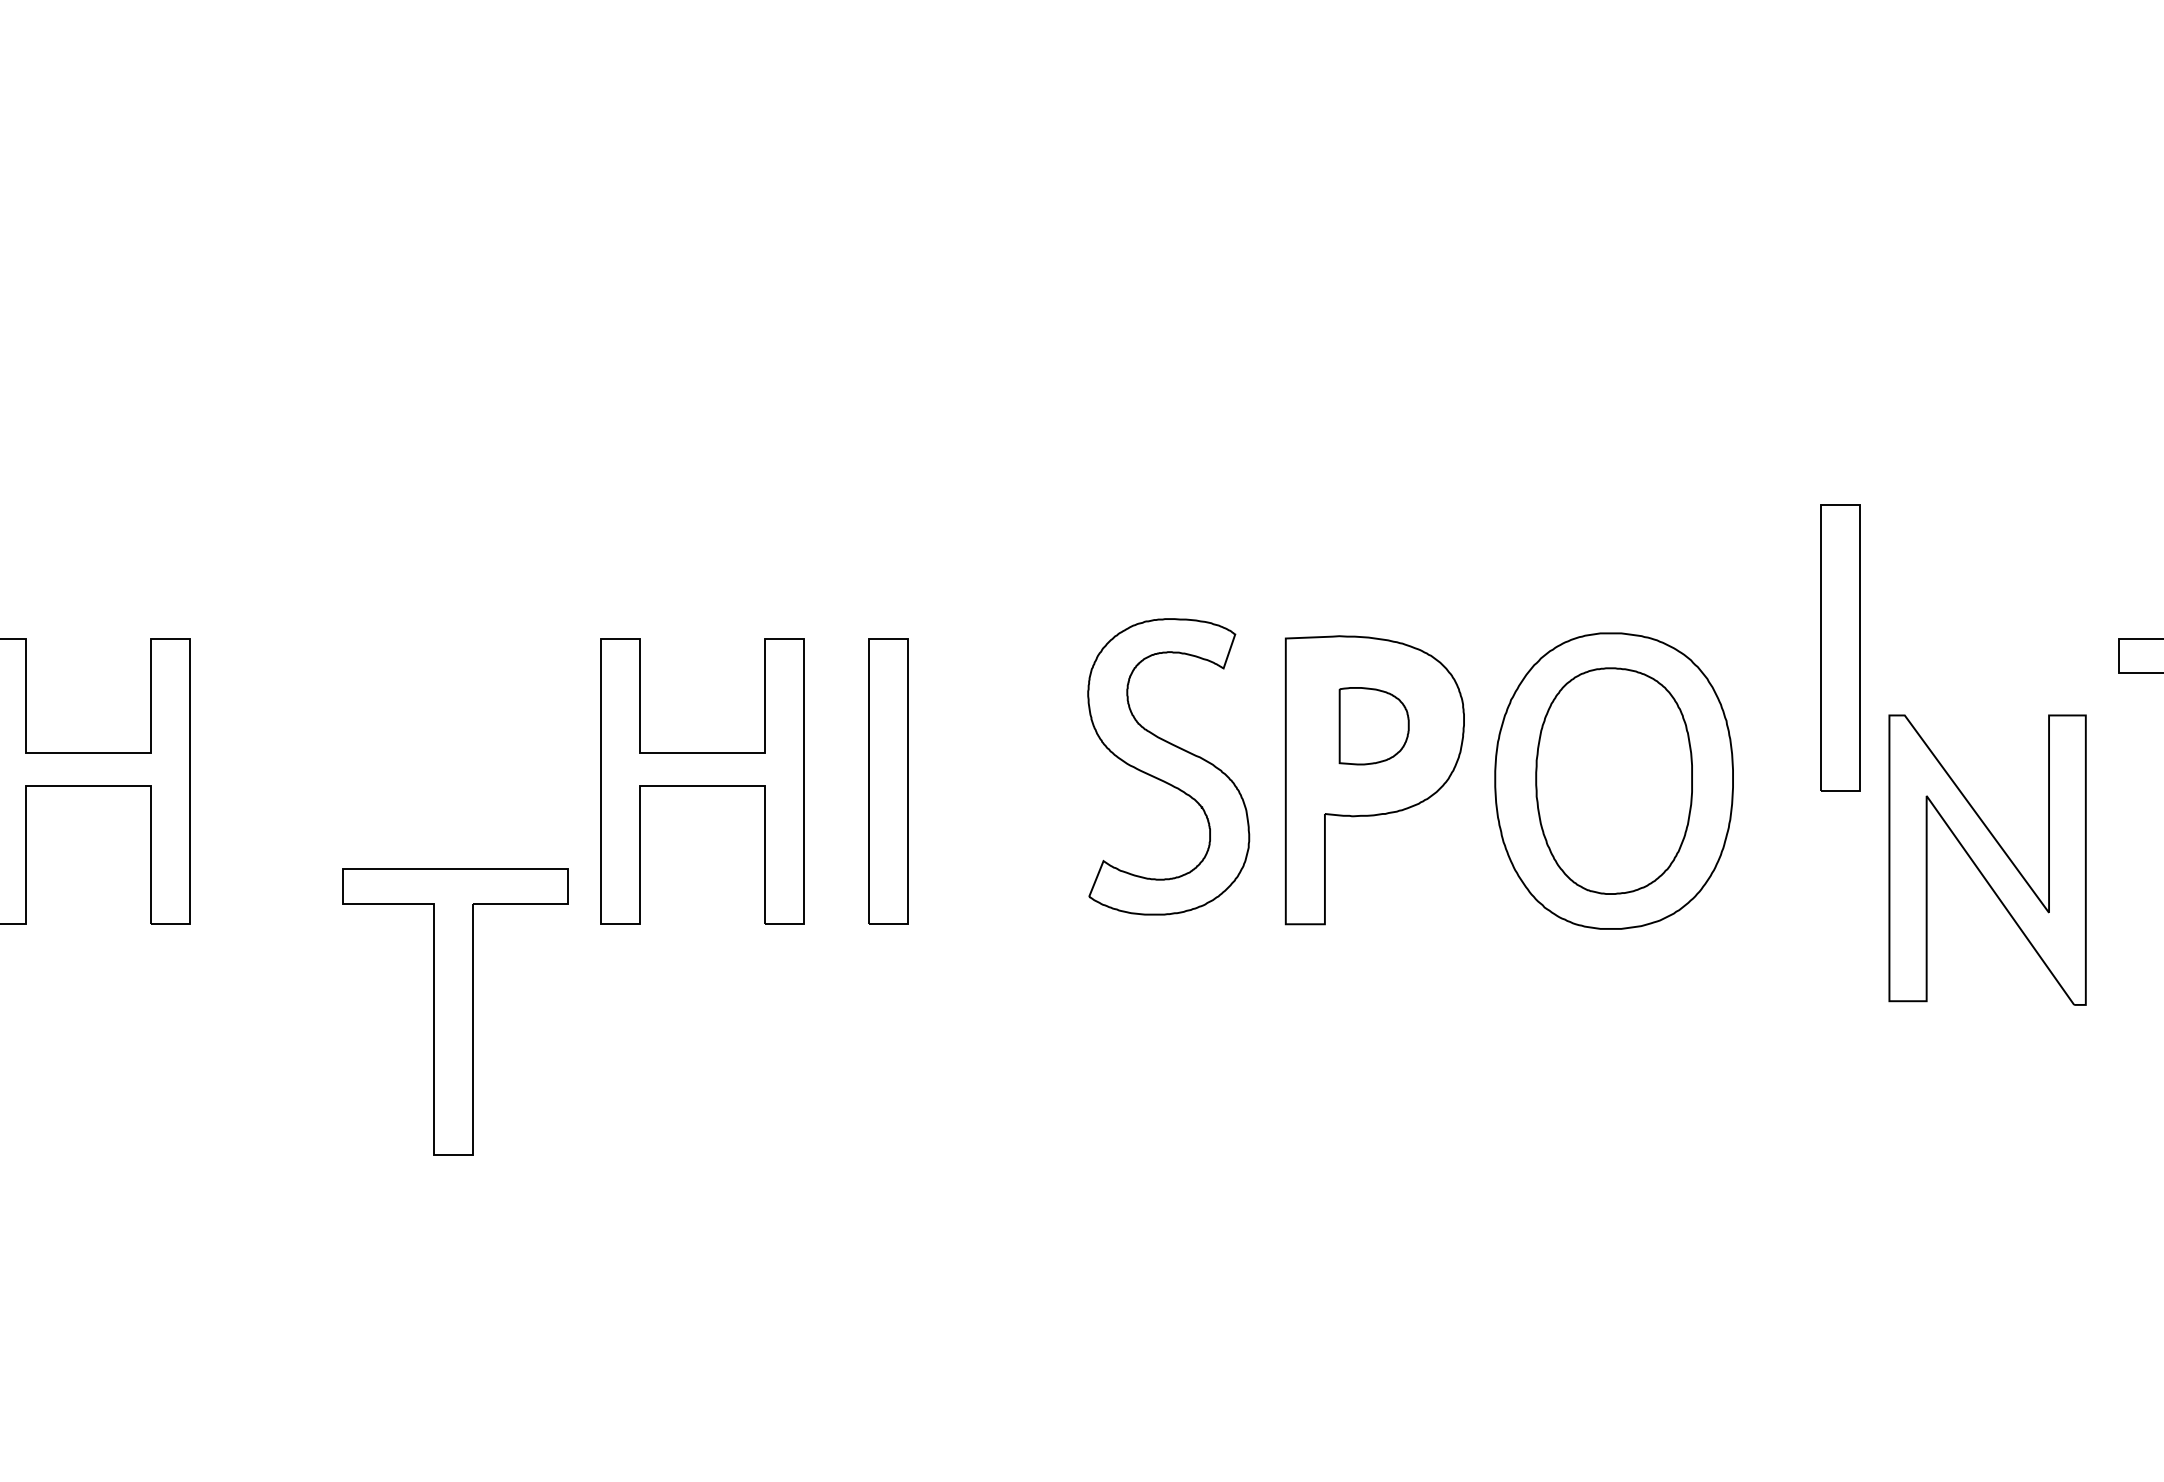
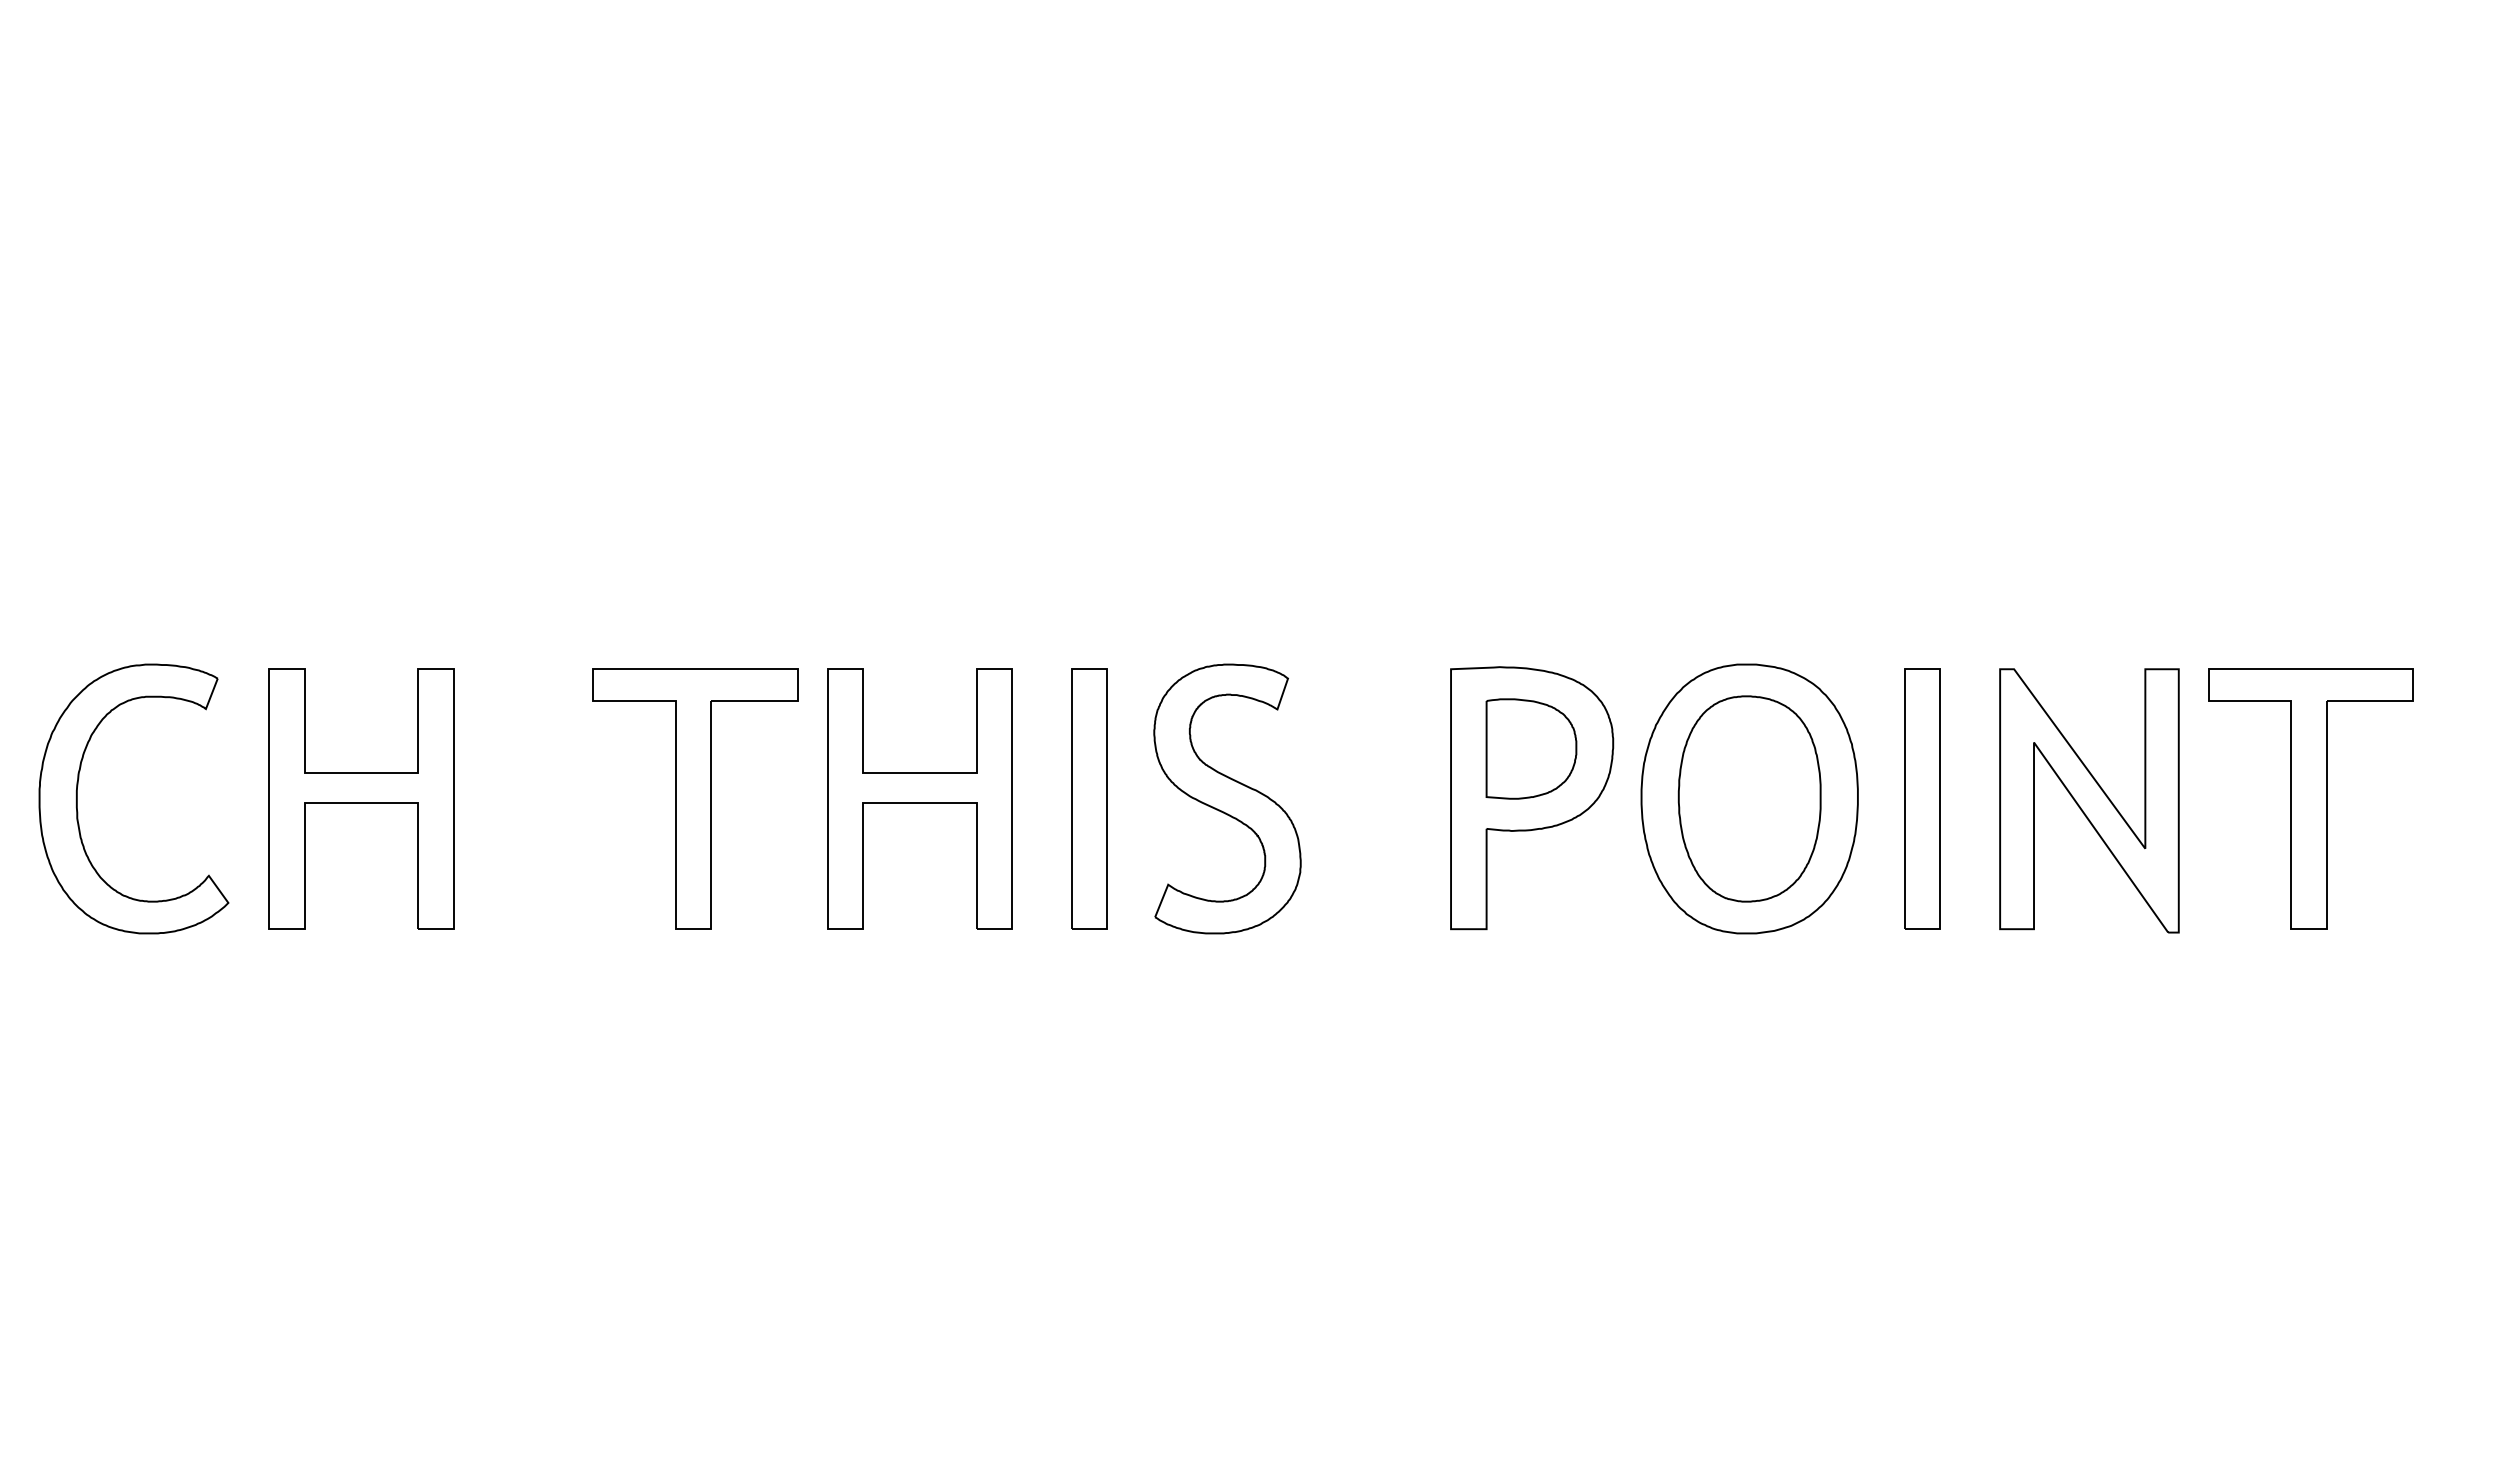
part: (1840, 647) -> (1922, 798), moved
part: (1374, 725) -> (1531, 748), size x1.43
part: (1168, 766) -> (1227, 798), moved
part: (1987, 859) -> (2089, 800), moved
part: (455, 1011) -> (695, 798), moved

